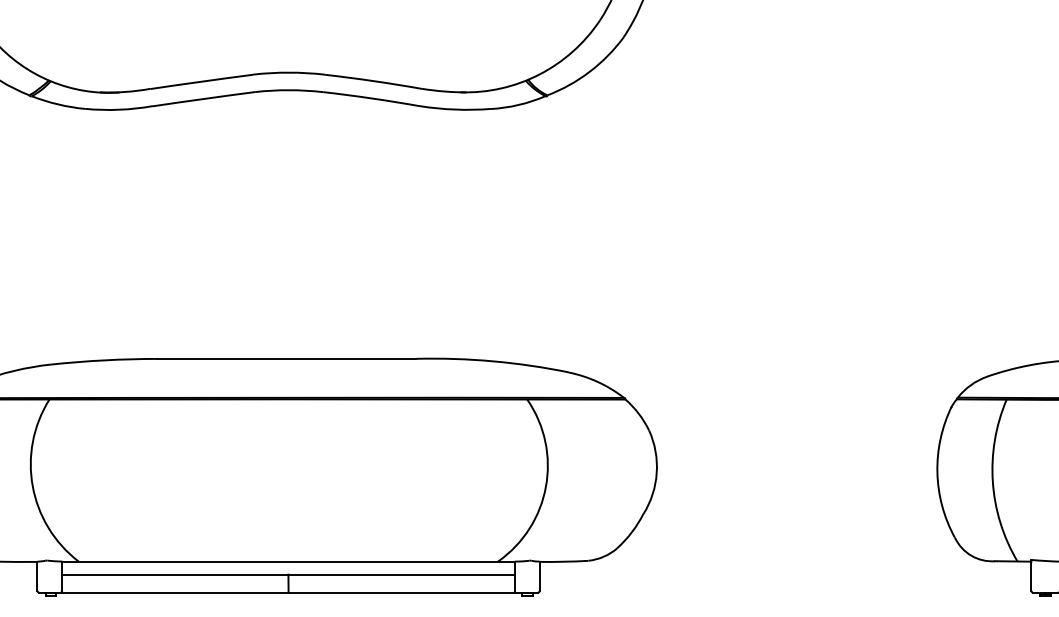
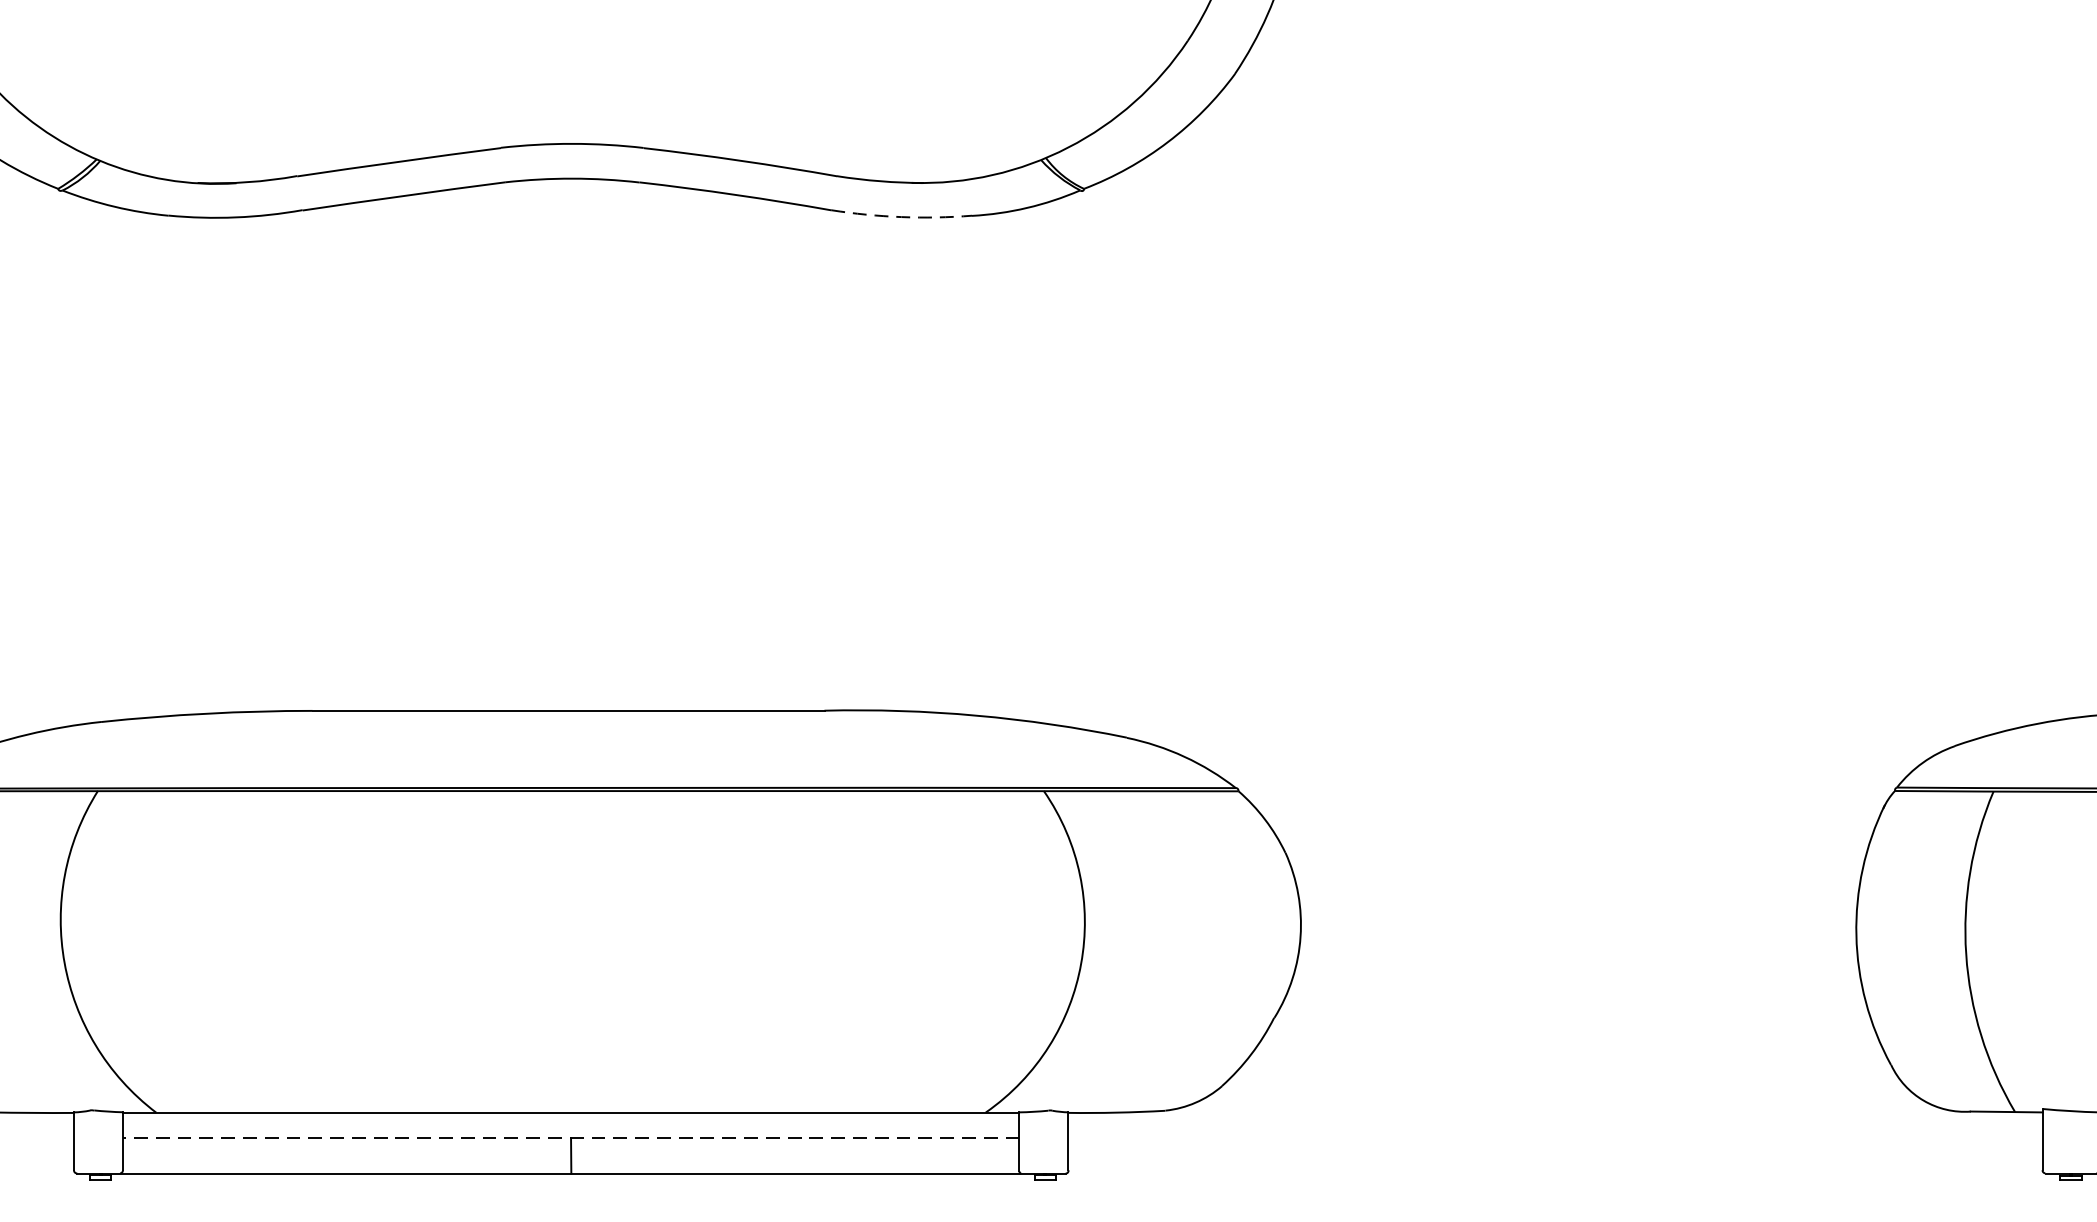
arc: (455, 109) -> (901, 216), solid -> dashed
line: (288, 574) -> (571, 1137), solid -> dashed

